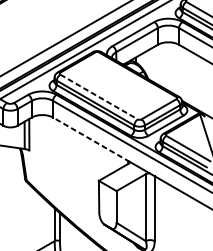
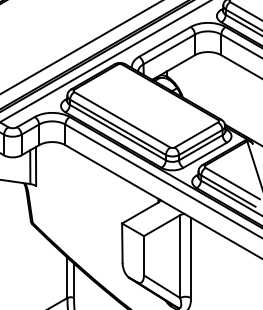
line: (99, 97) -> (122, 120), dashed -> solid
line: (91, 139) -> (112, 172), dashed -> solid

